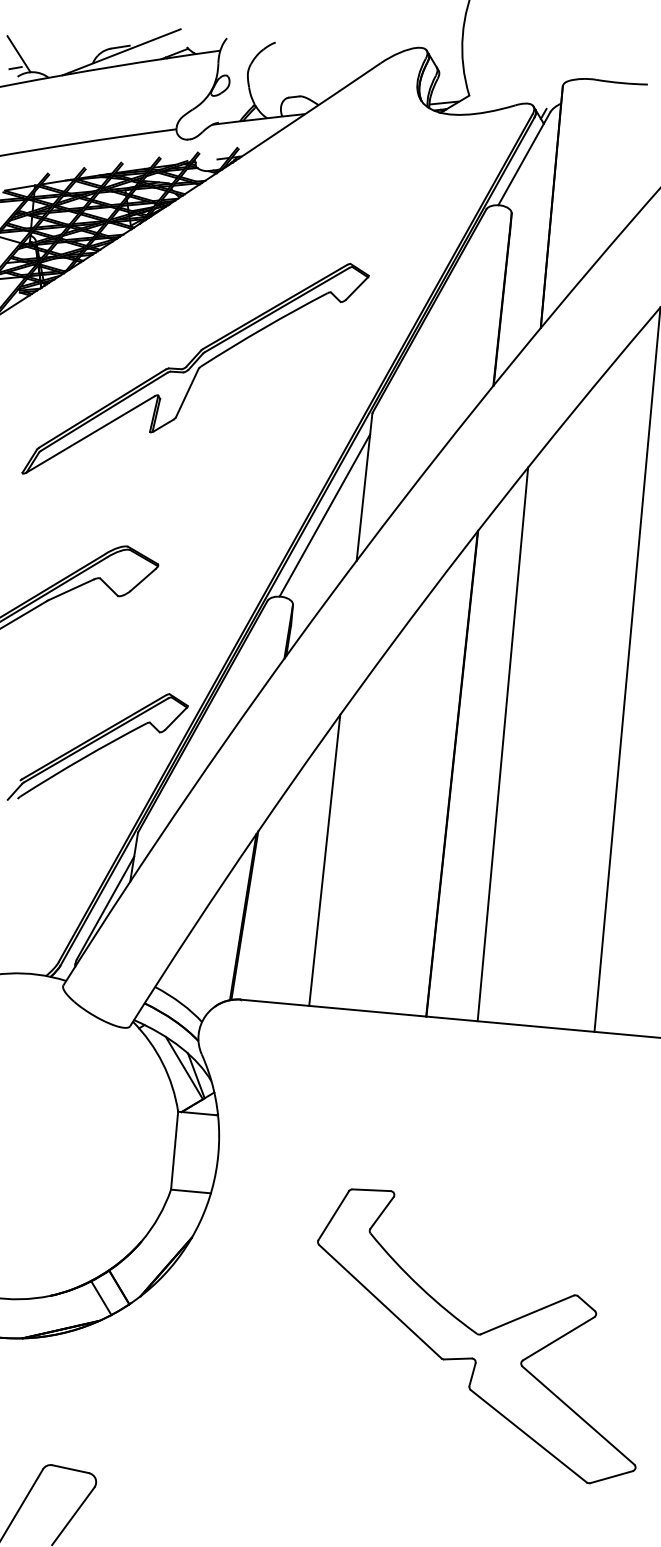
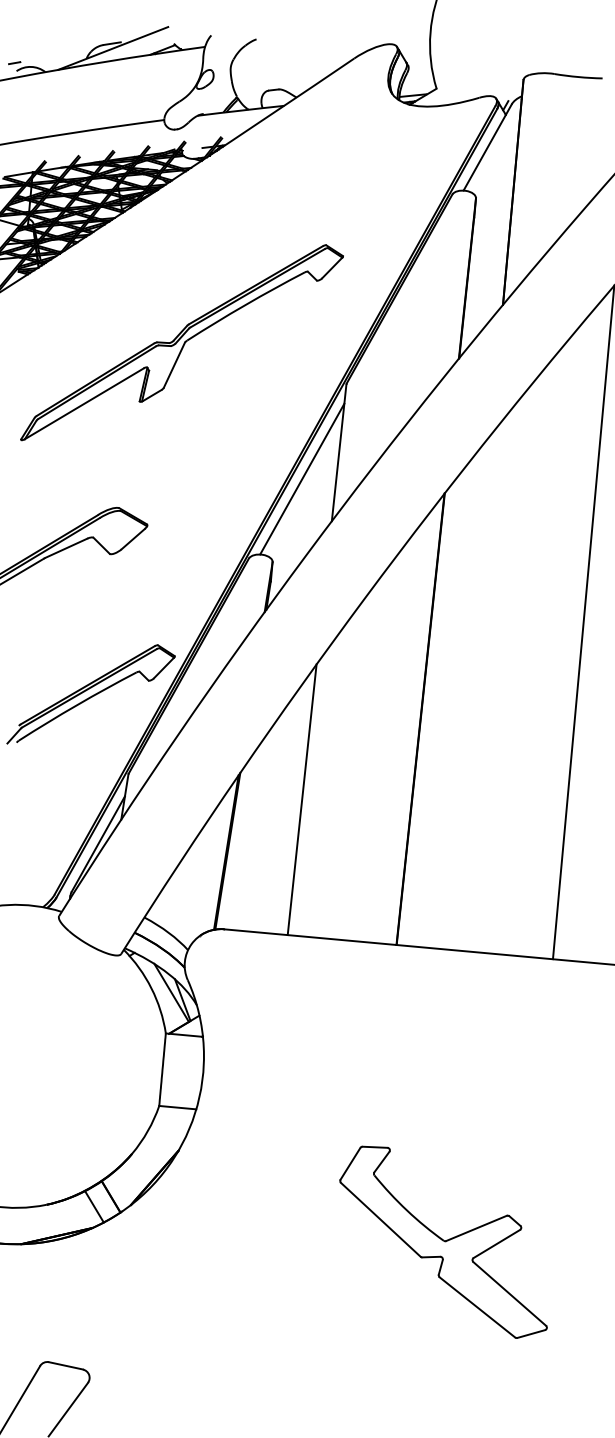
line: (18, 54) -> (17, 50), removed
line: (502, 744) -> (467, 692), removed
part: (476, 1336) -> (443, 1242), size x0.7

